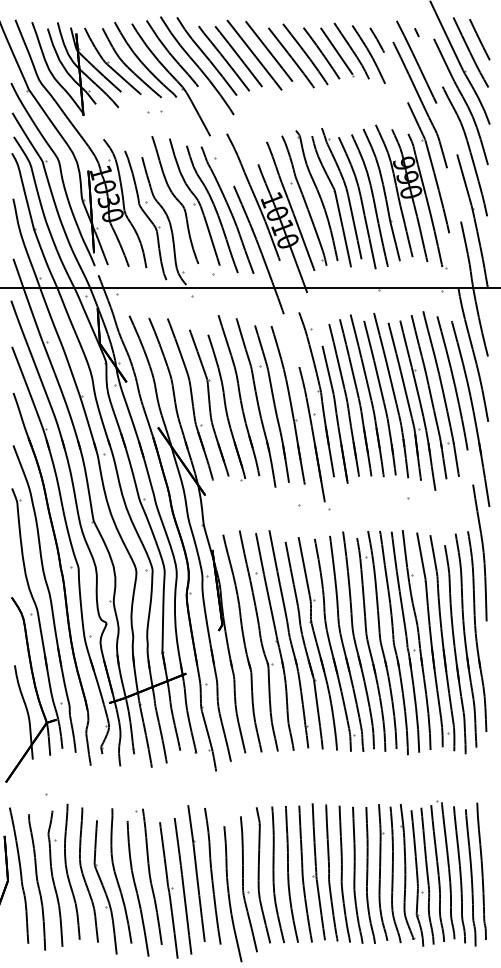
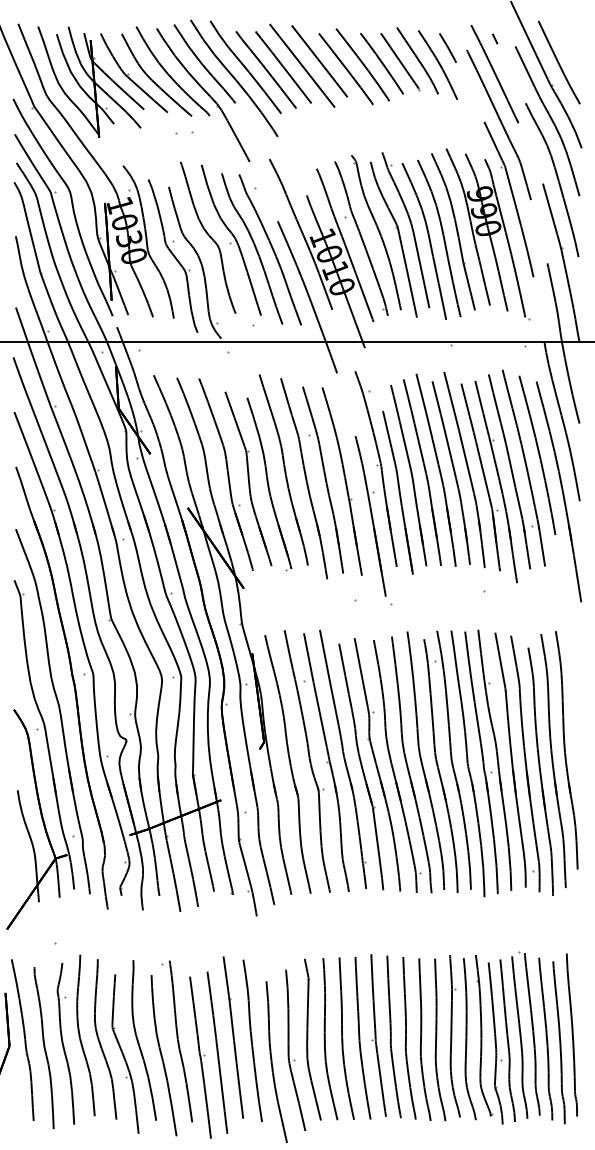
line: (479, 39) -> (569, 47), removed
curve: (482, 552) -> (573, 656), removed

